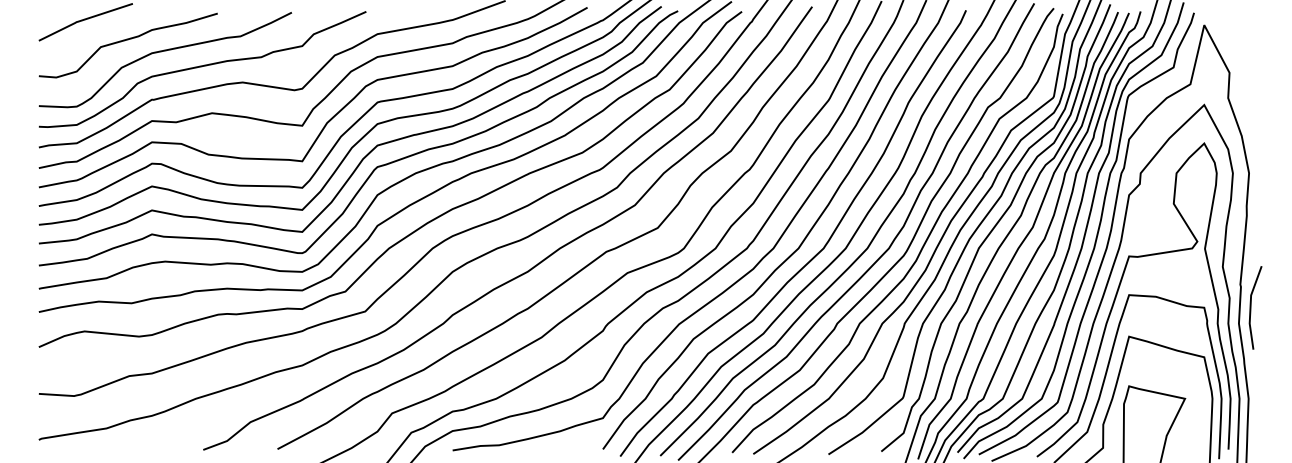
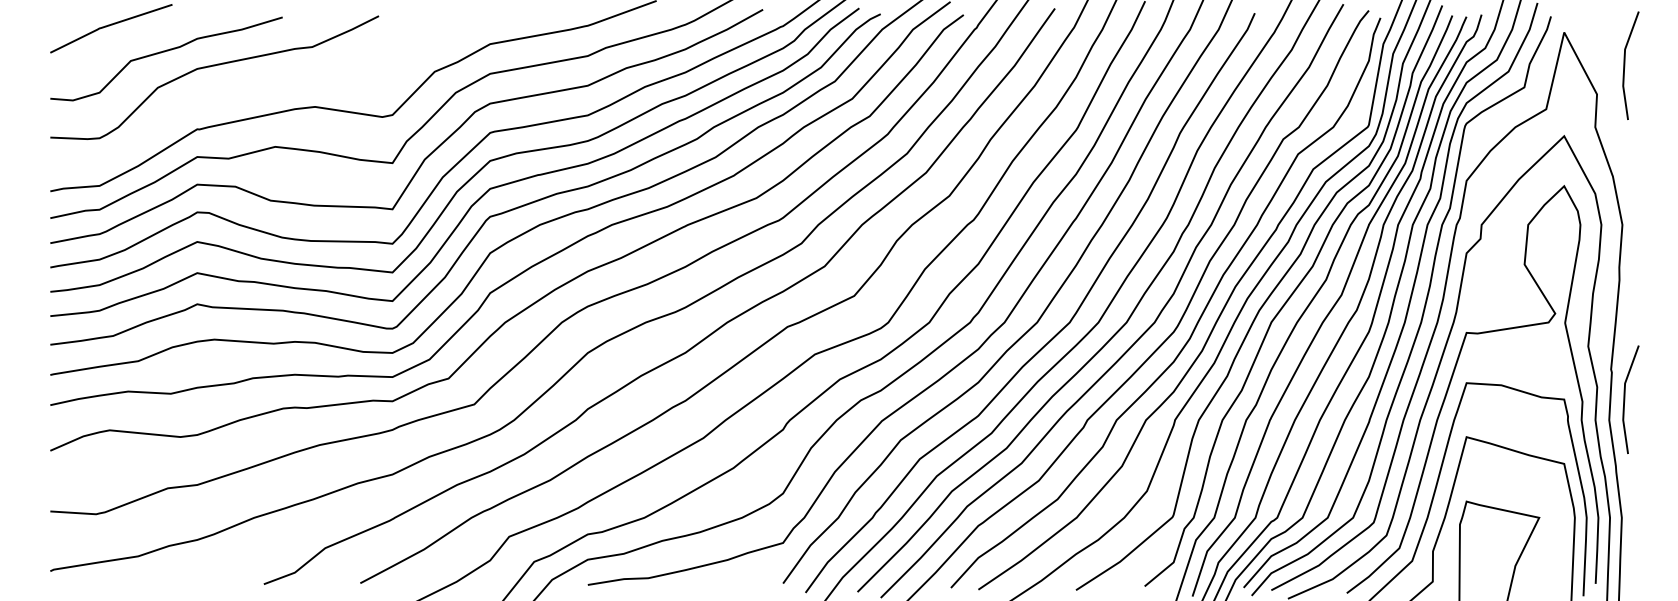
line: (1251, 50) -> (1625, 65), added
curve: (200, 67) -> (260, 87), removed

